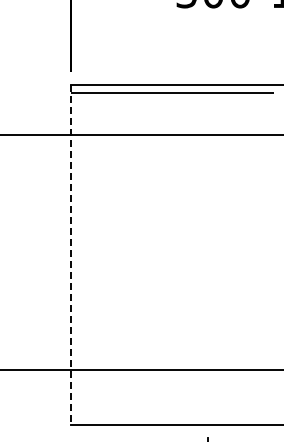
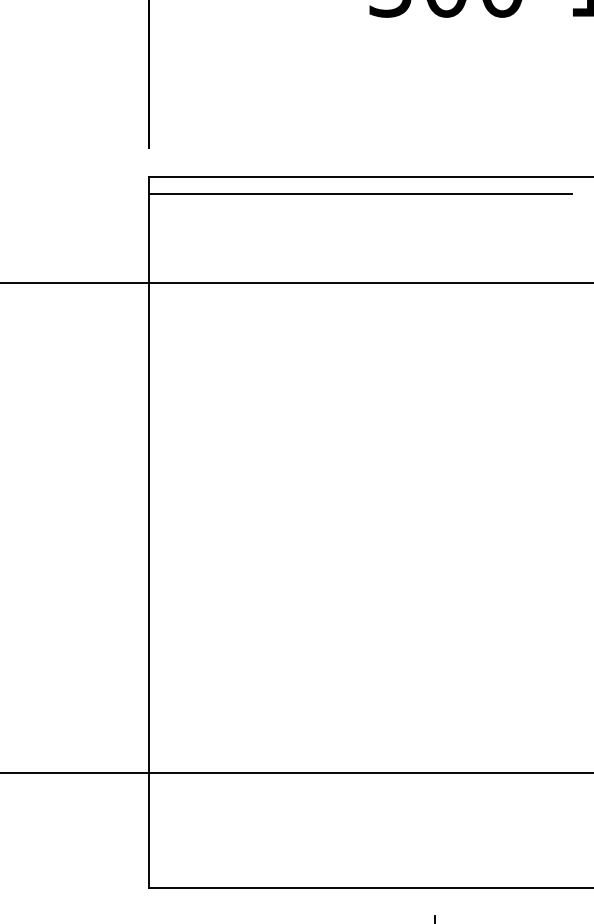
line: (70, 255) -> (147, 534), dashed -> solid

